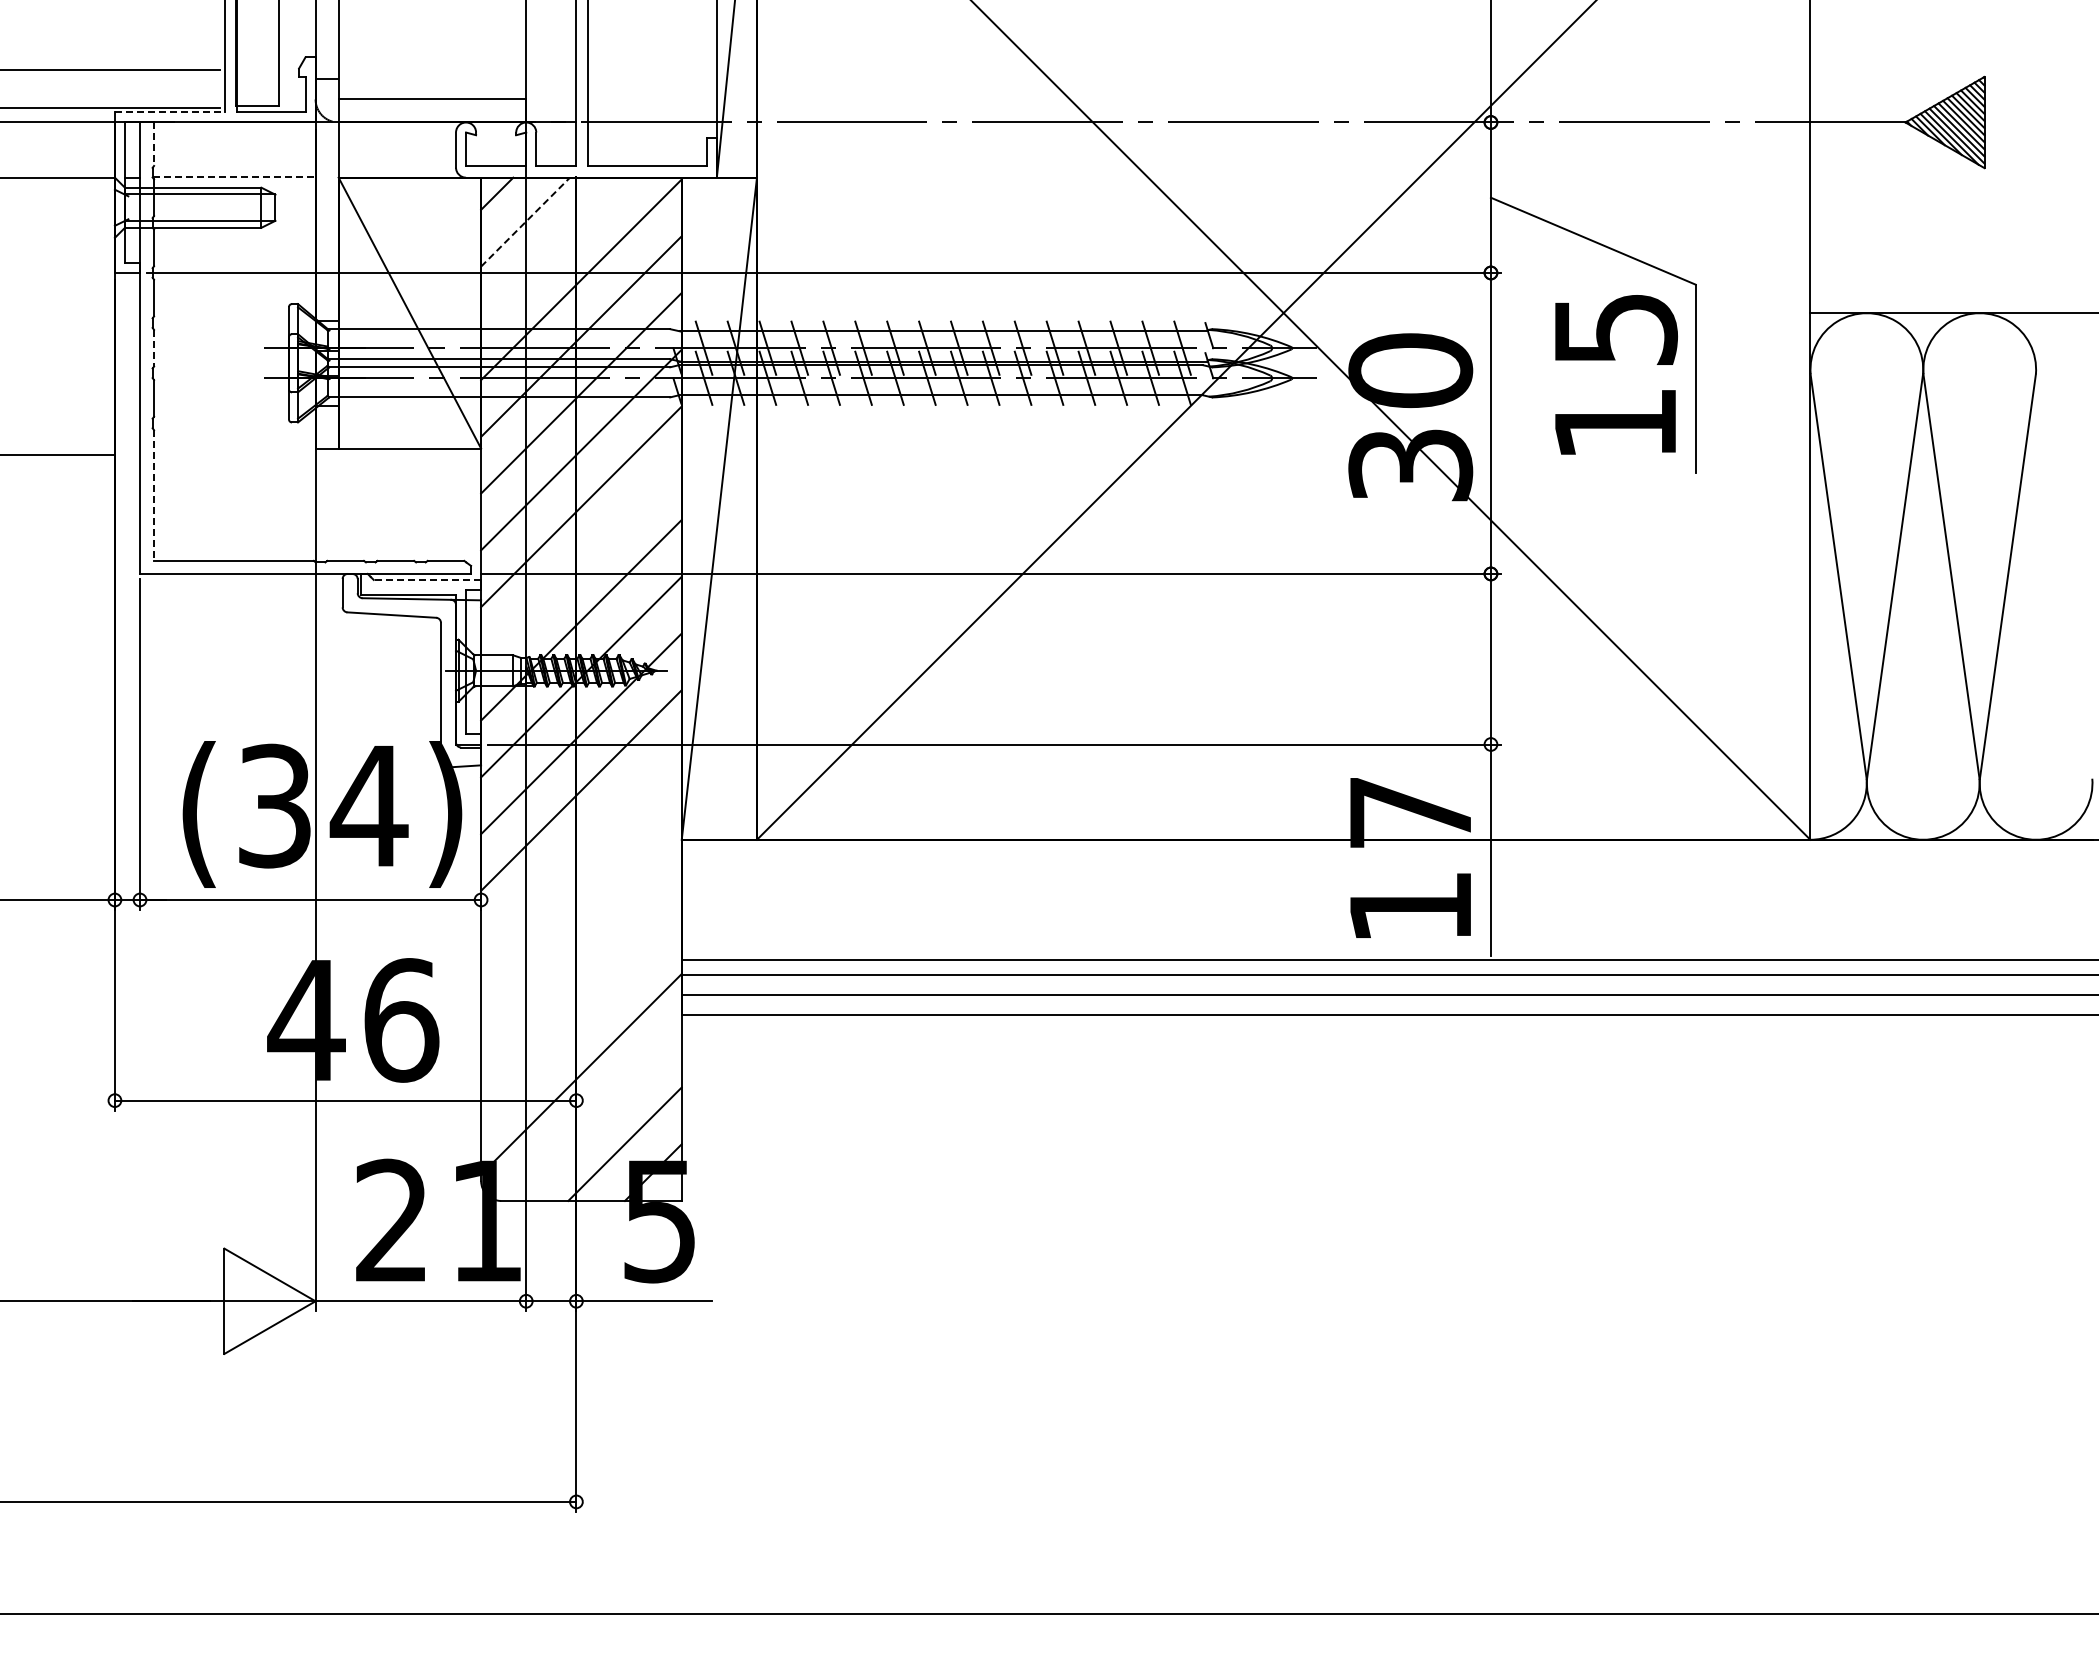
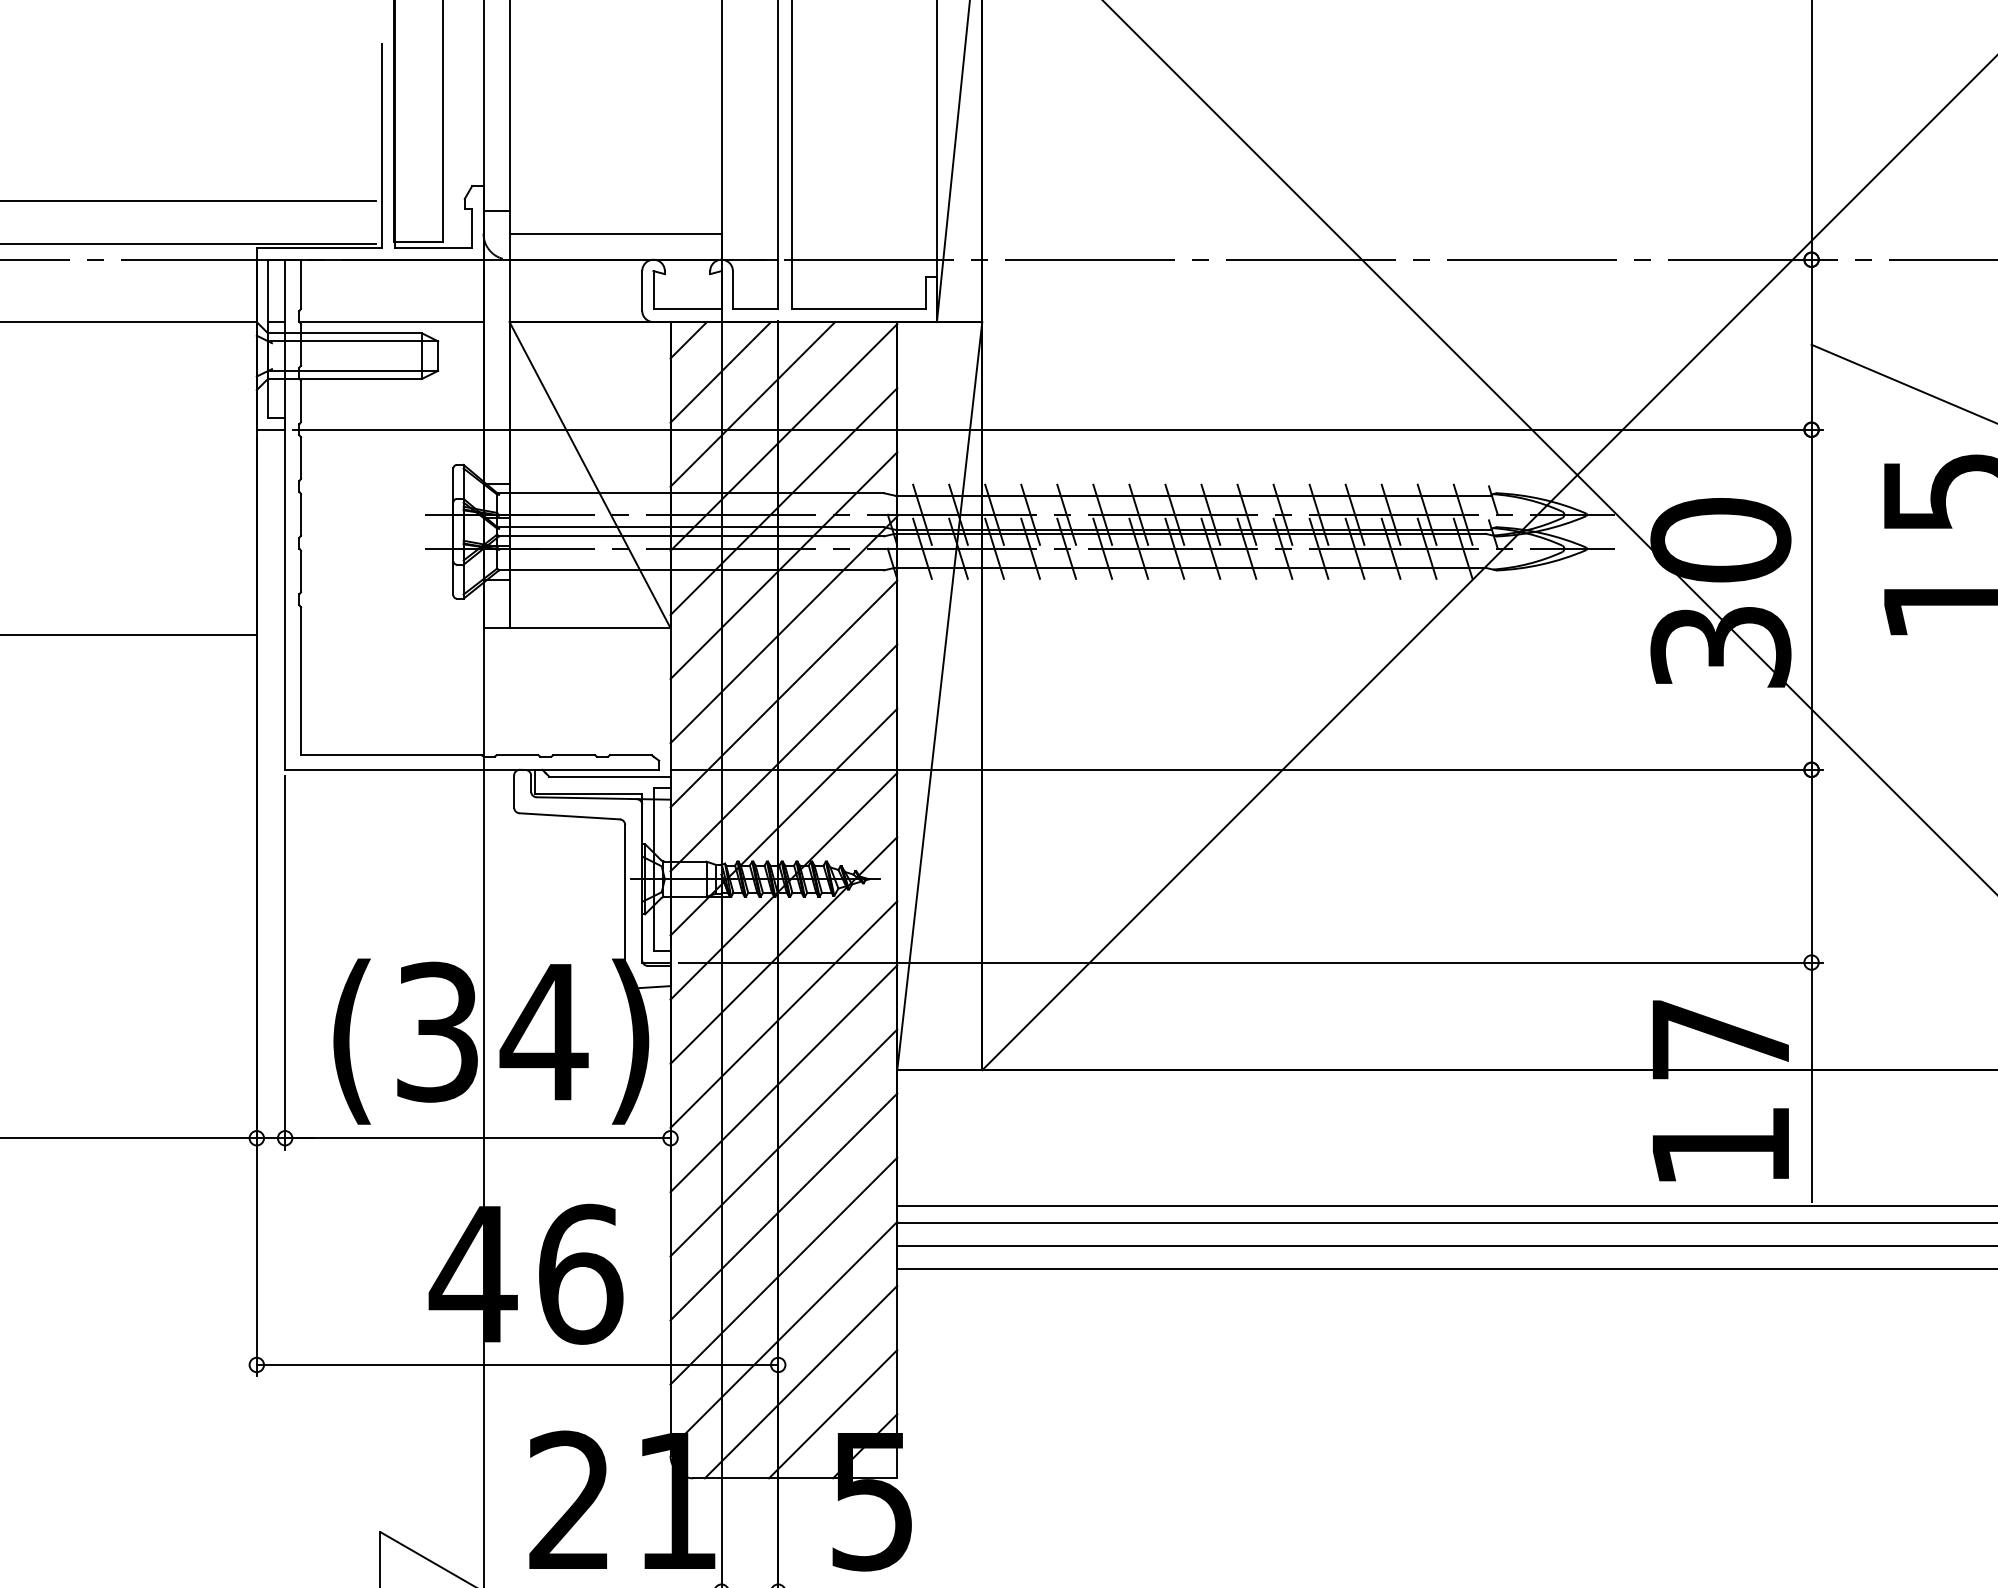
line: (170, 112) -> (319, 248), dashed -> solid
line: (154, 144) -> (301, 284), dashed -> solid
line: (234, 177) -> (391, 321), dashed -> solid
line: (525, 222) -> (720, 372), dashed -> solid
line: (553, 250) -> (752, 404), added
line: (154, 348) -> (301, 515), dashed -> solid
line: (154, 496) -> (301, 682), dashed -> solid
line: (581, 563) -> (783, 758), added
line: (427, 579) -> (609, 776), dashed -> solid
line: (581, 847) -> (783, 1078), added
line: (581, 903) -> (783, 1142), added
line: (581, 960) -> (783, 1206), added
line: (581, 1017) -> (783, 1271), added
line: (596, 1115) -> (800, 1381), added

